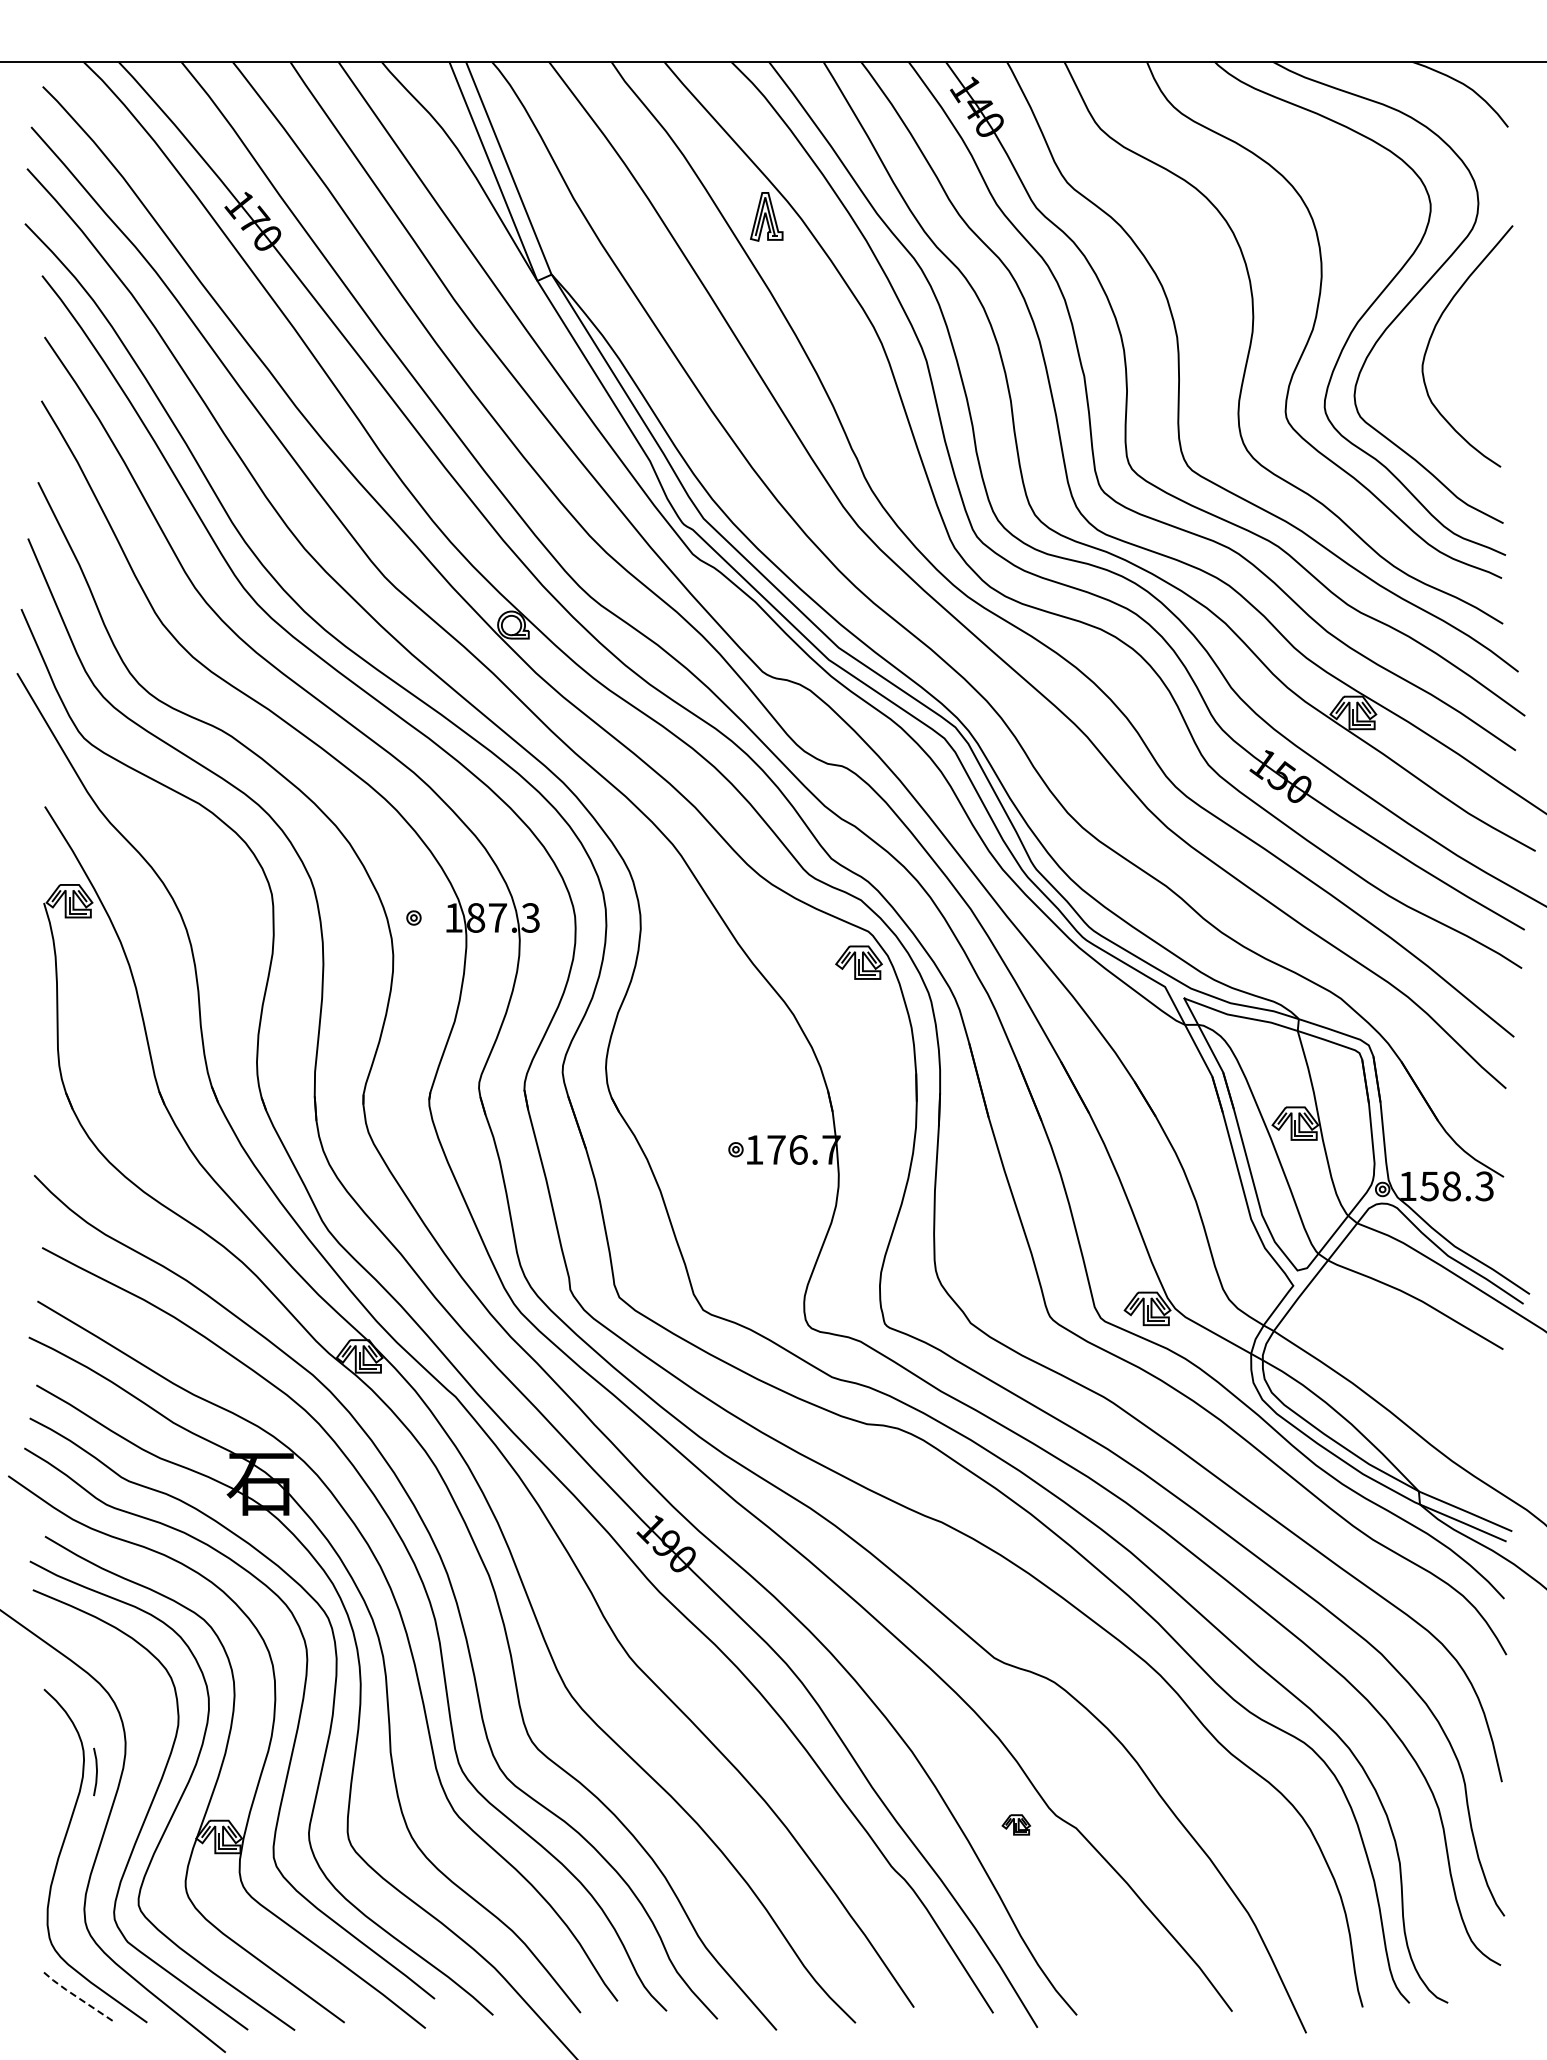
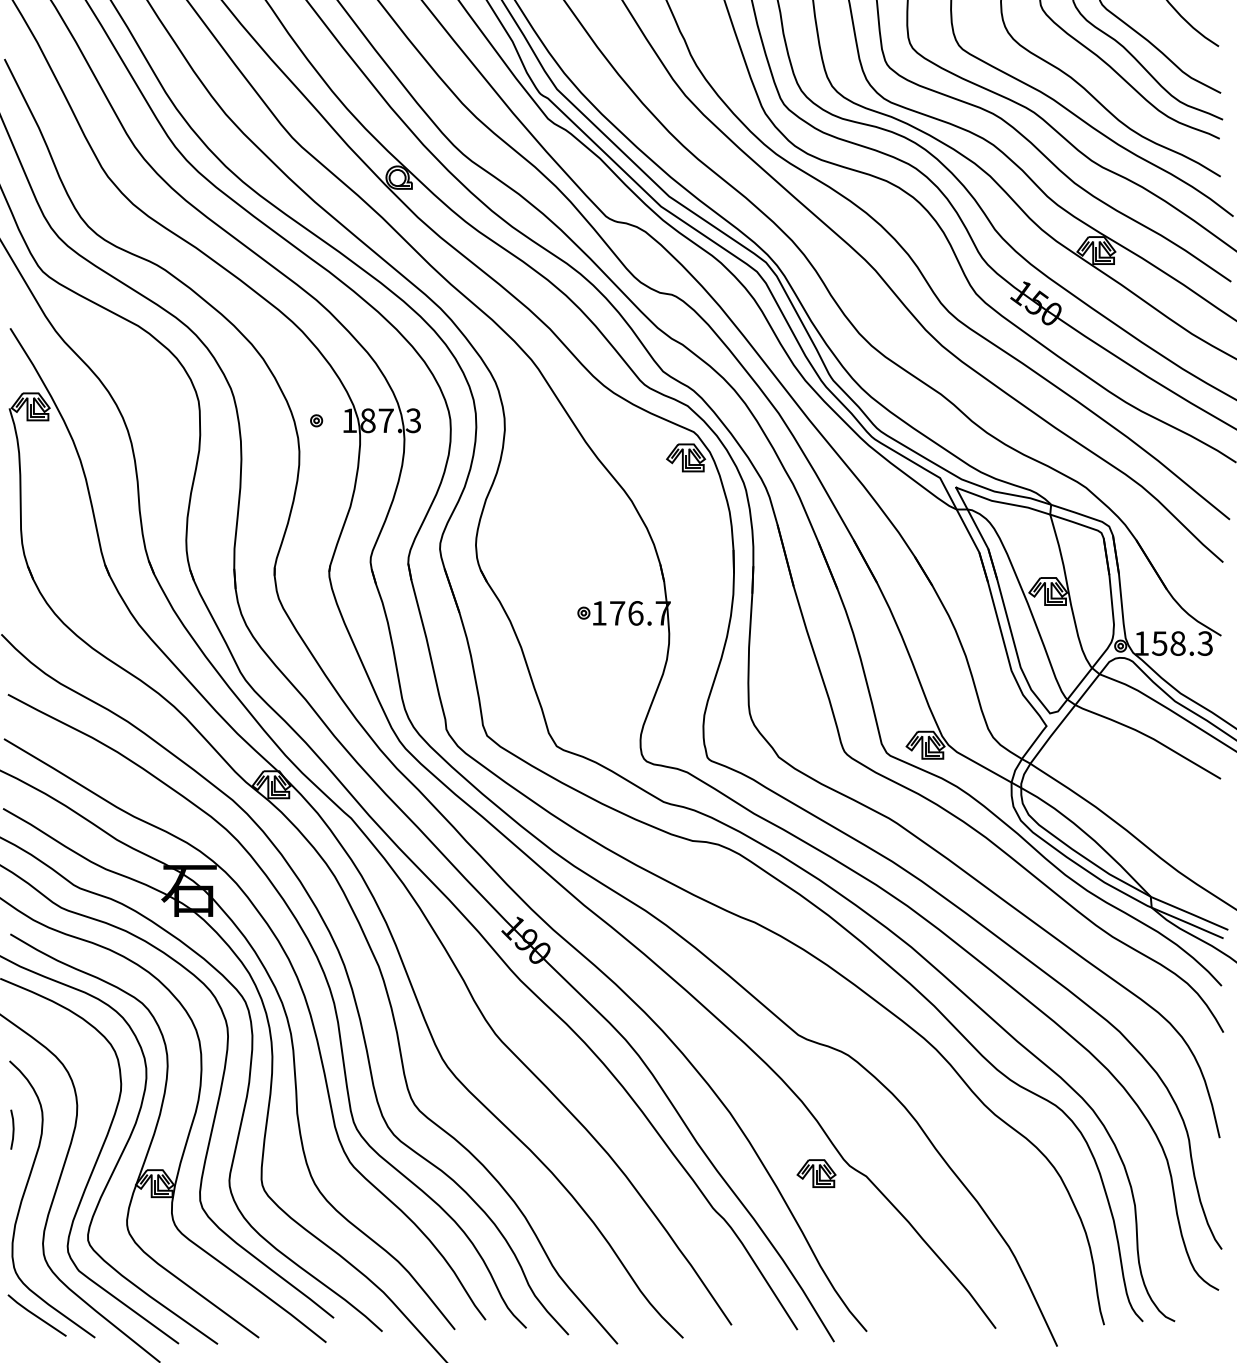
line: (96, 1771) -> (13, 1129), moved
part: (1016, 1824) -> (816, 1173), size x1.67
line: (75, 1995) -> (35, 1315), dashed -> solid

